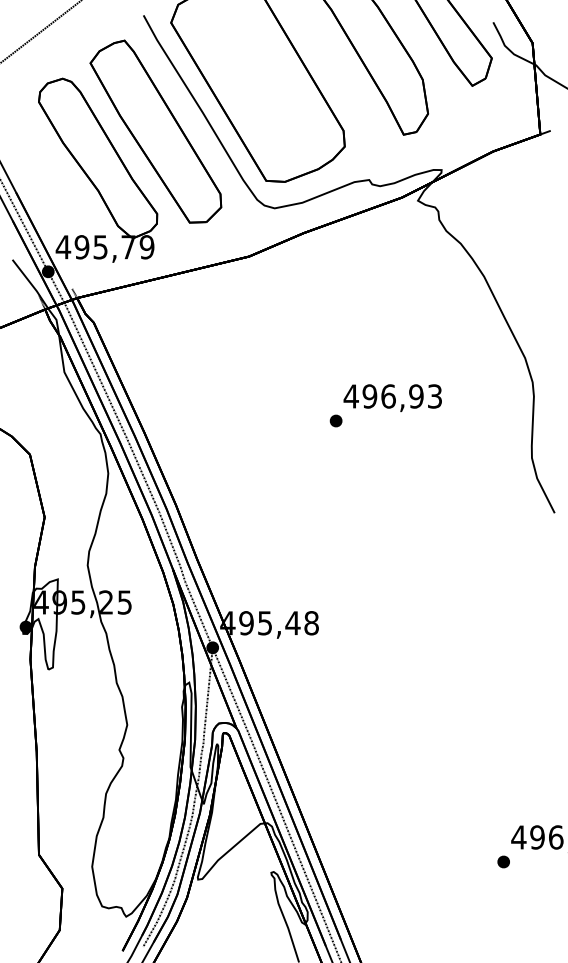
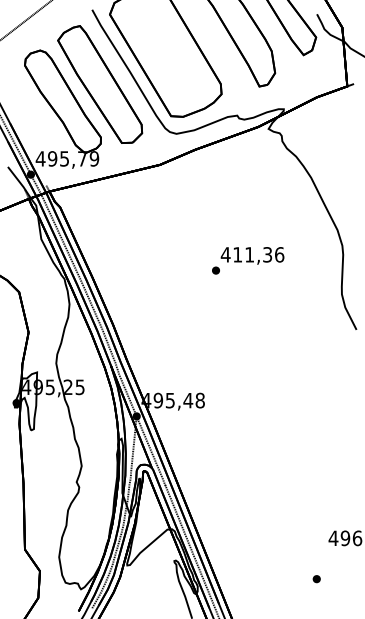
text: (402, 395) -> (258, 254), 496,93 -> 411,36
part: (503, 862) -> (316, 579), moved

